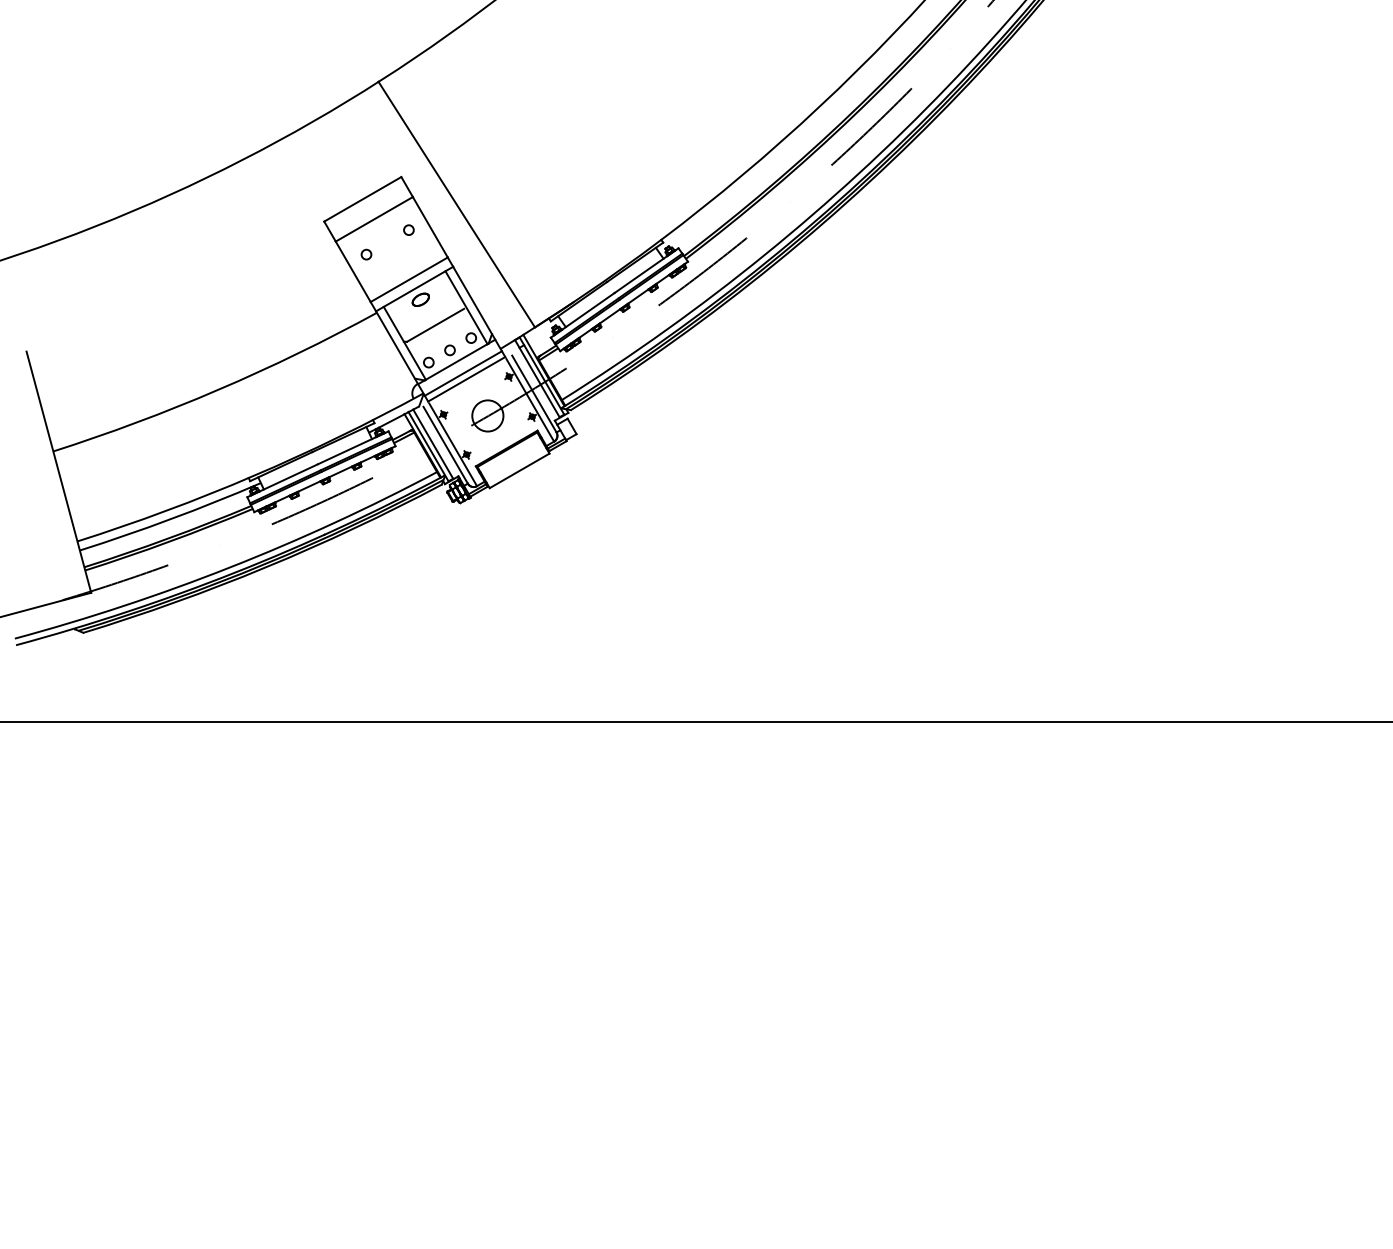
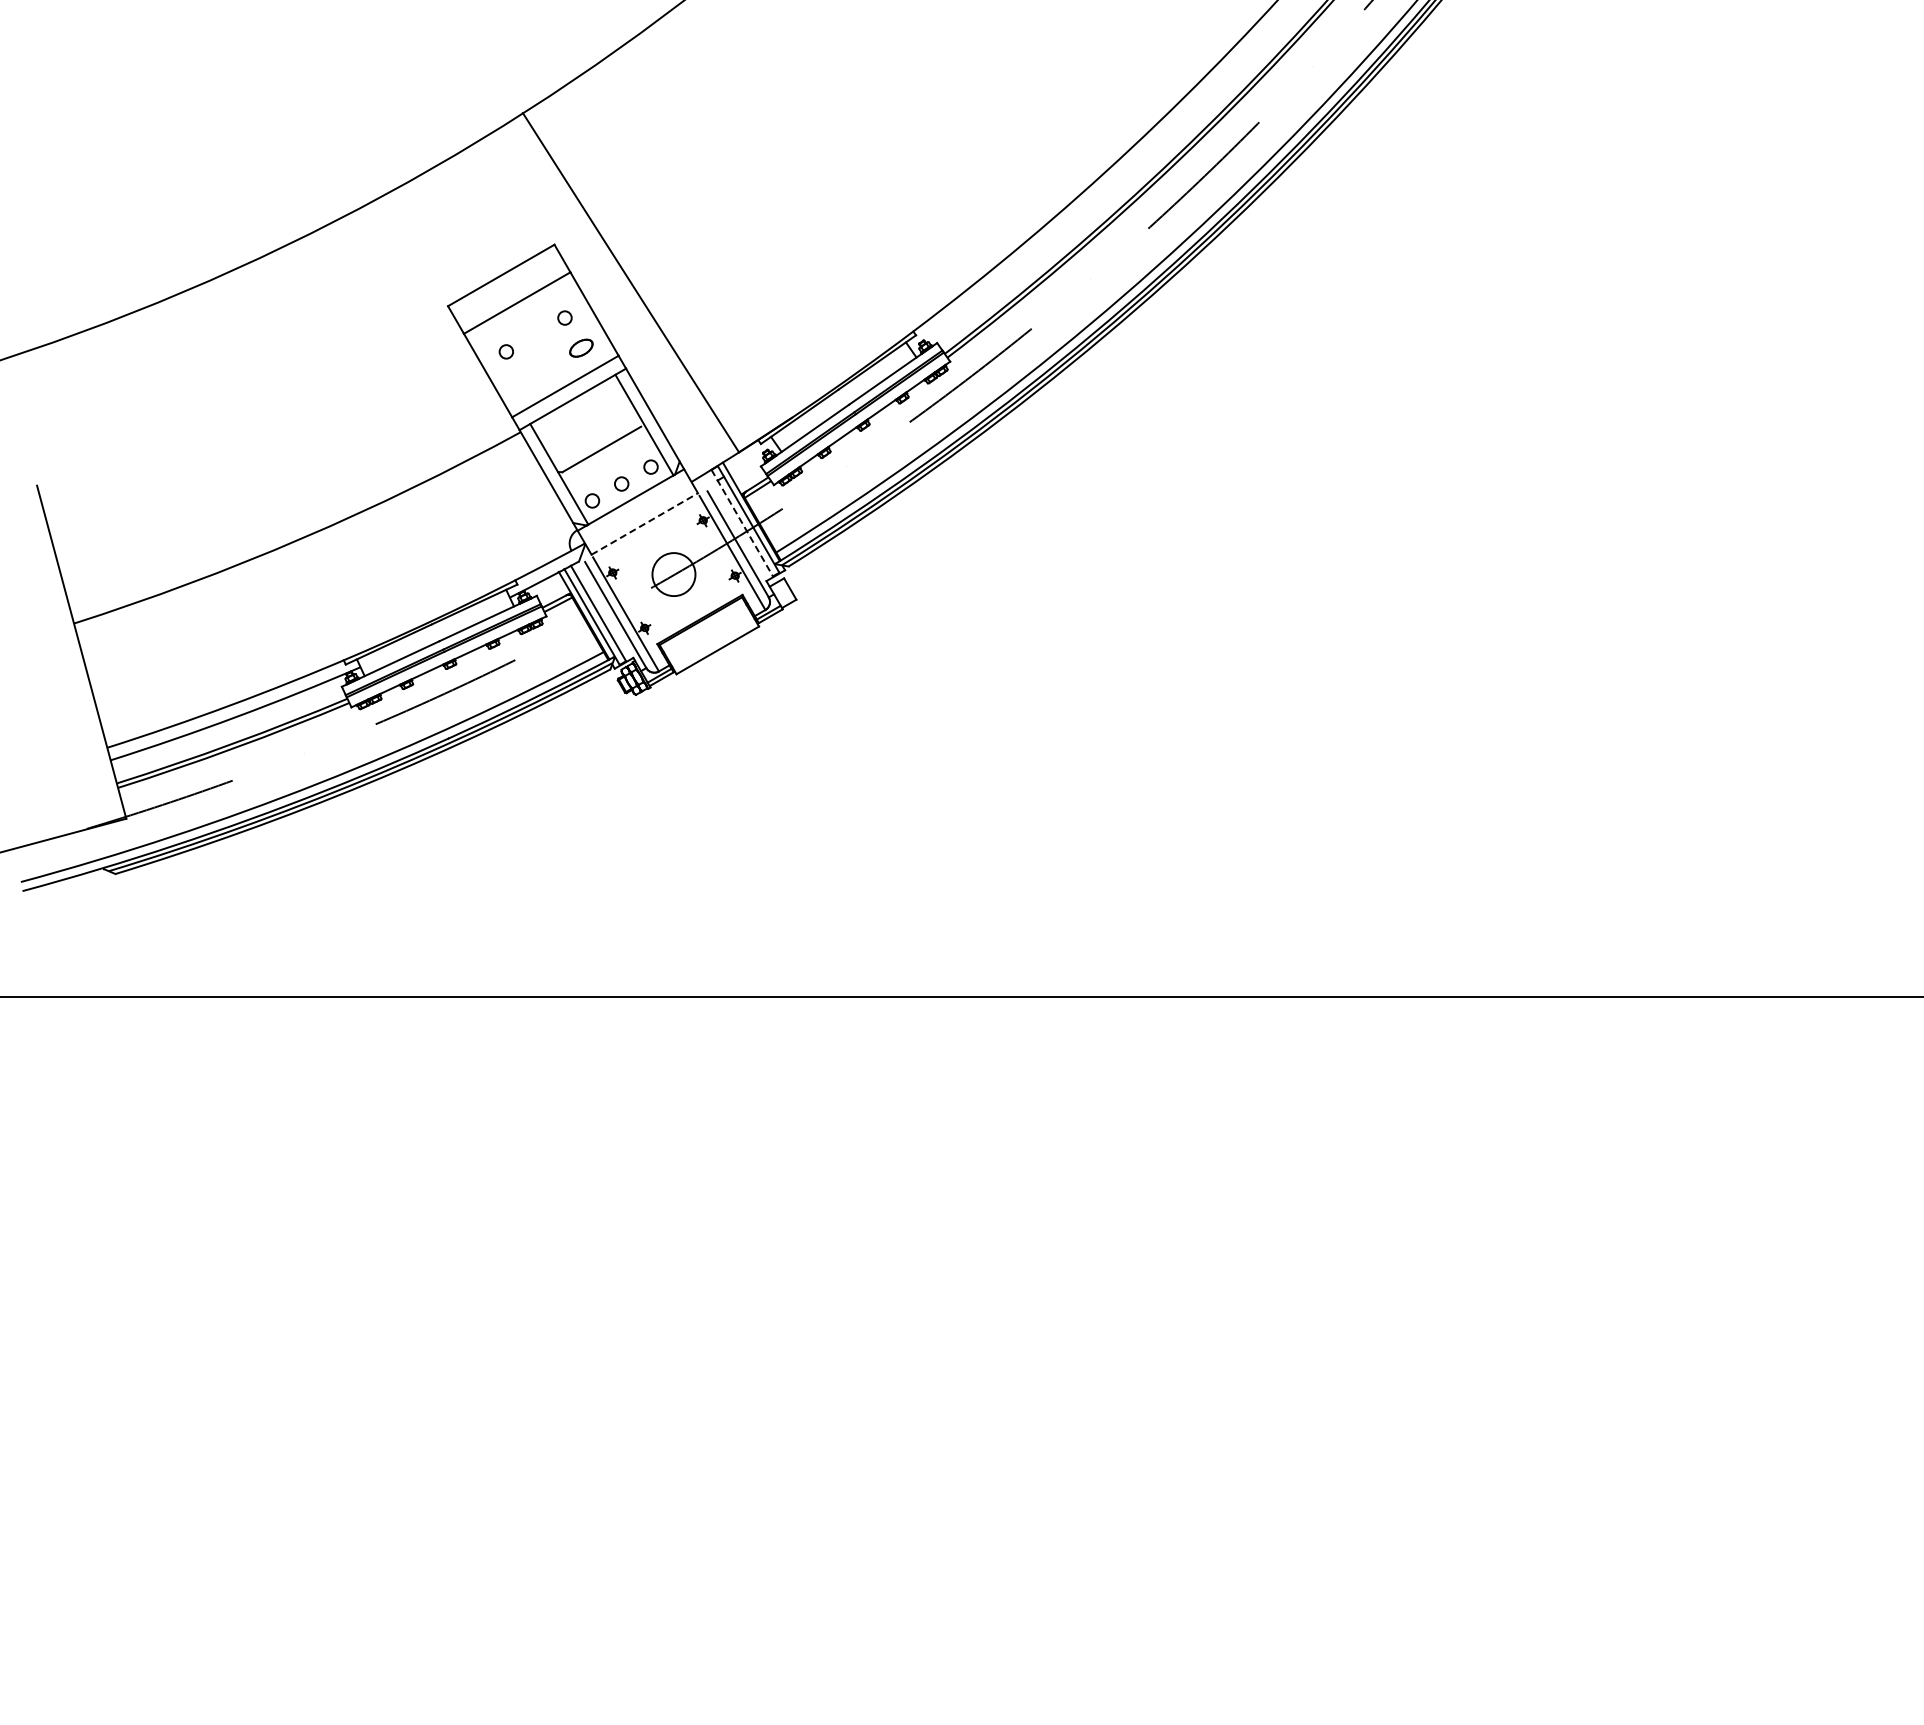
part: (420, 299) -> (581, 347), moved
line: (462, 373) -> (639, 515), removed
line: (467, 378) -> (645, 523), solid -> dashed
line: (537, 378) -> (742, 523), solid -> dashed

